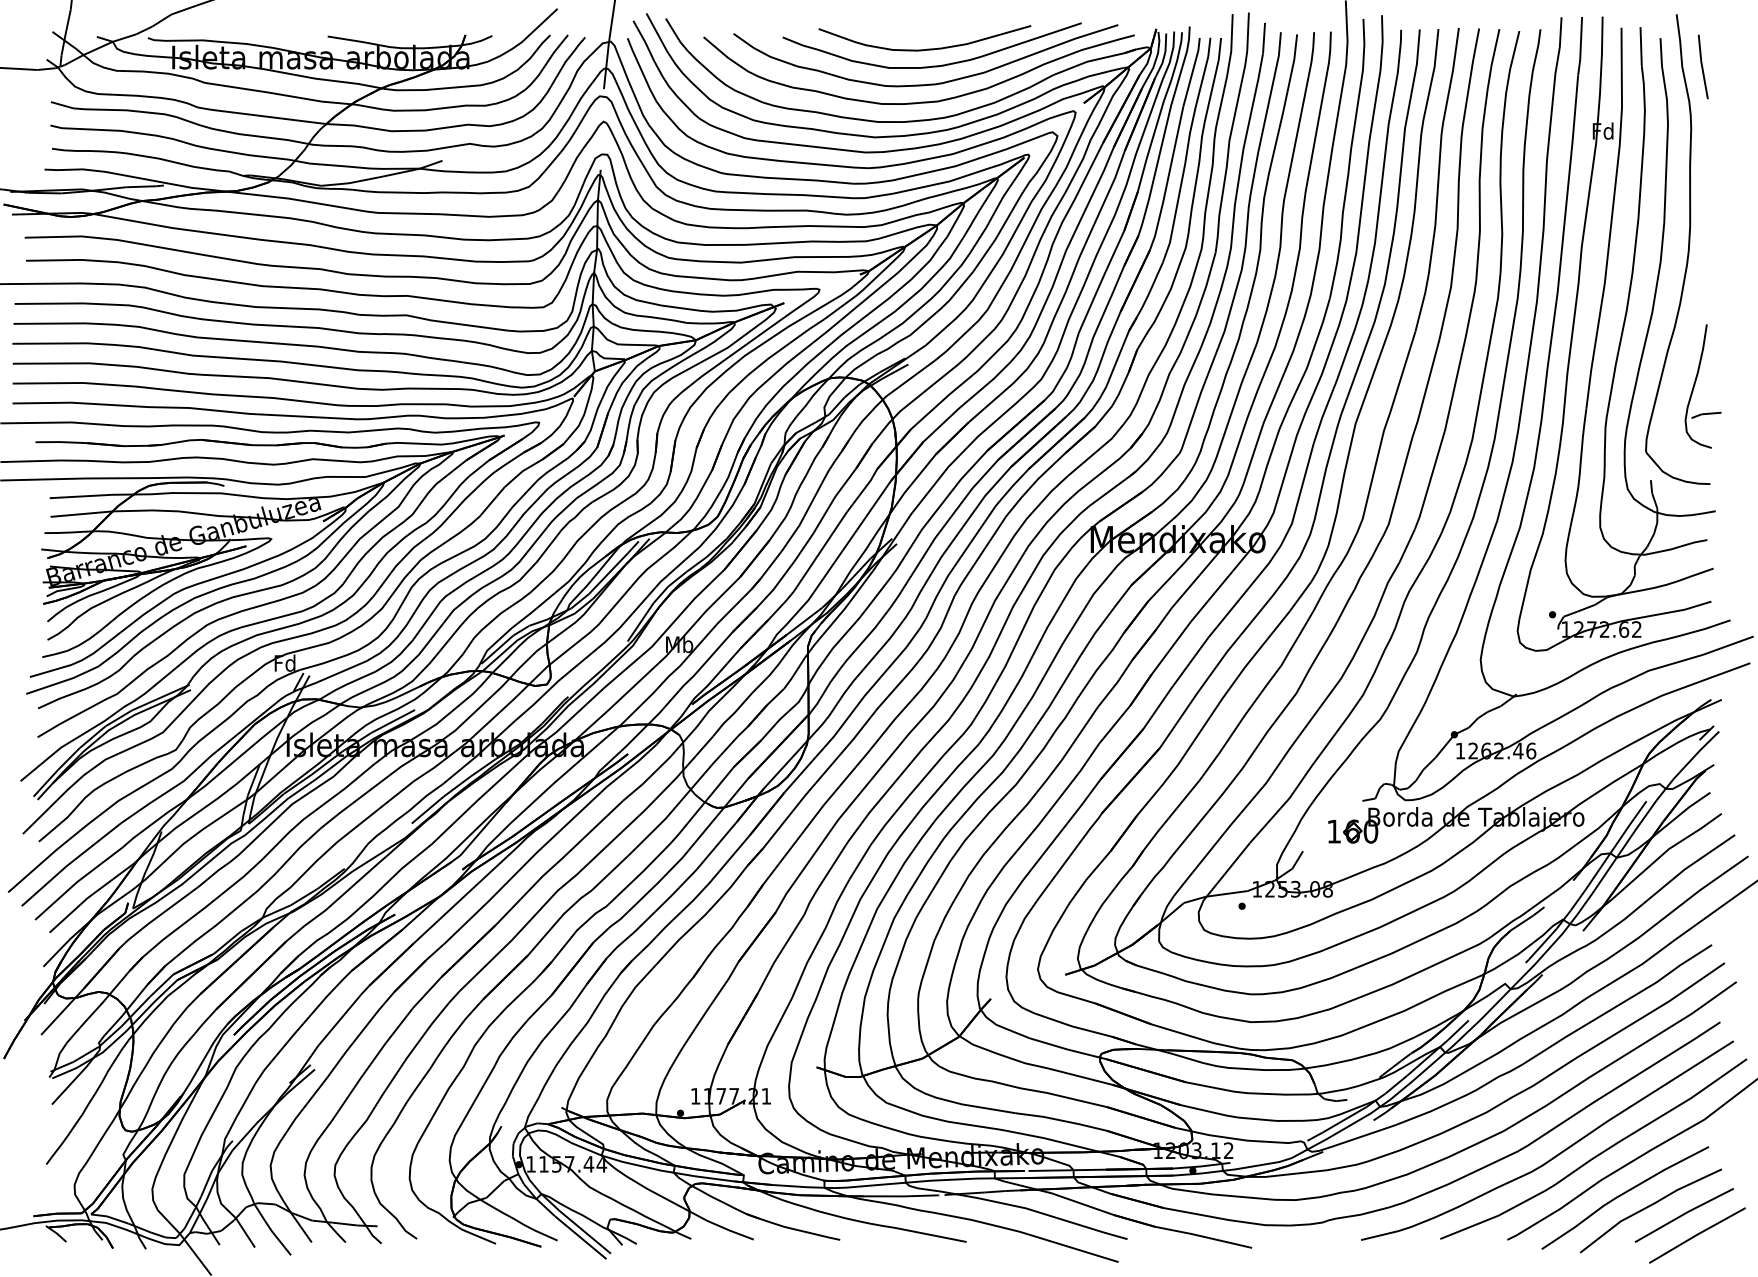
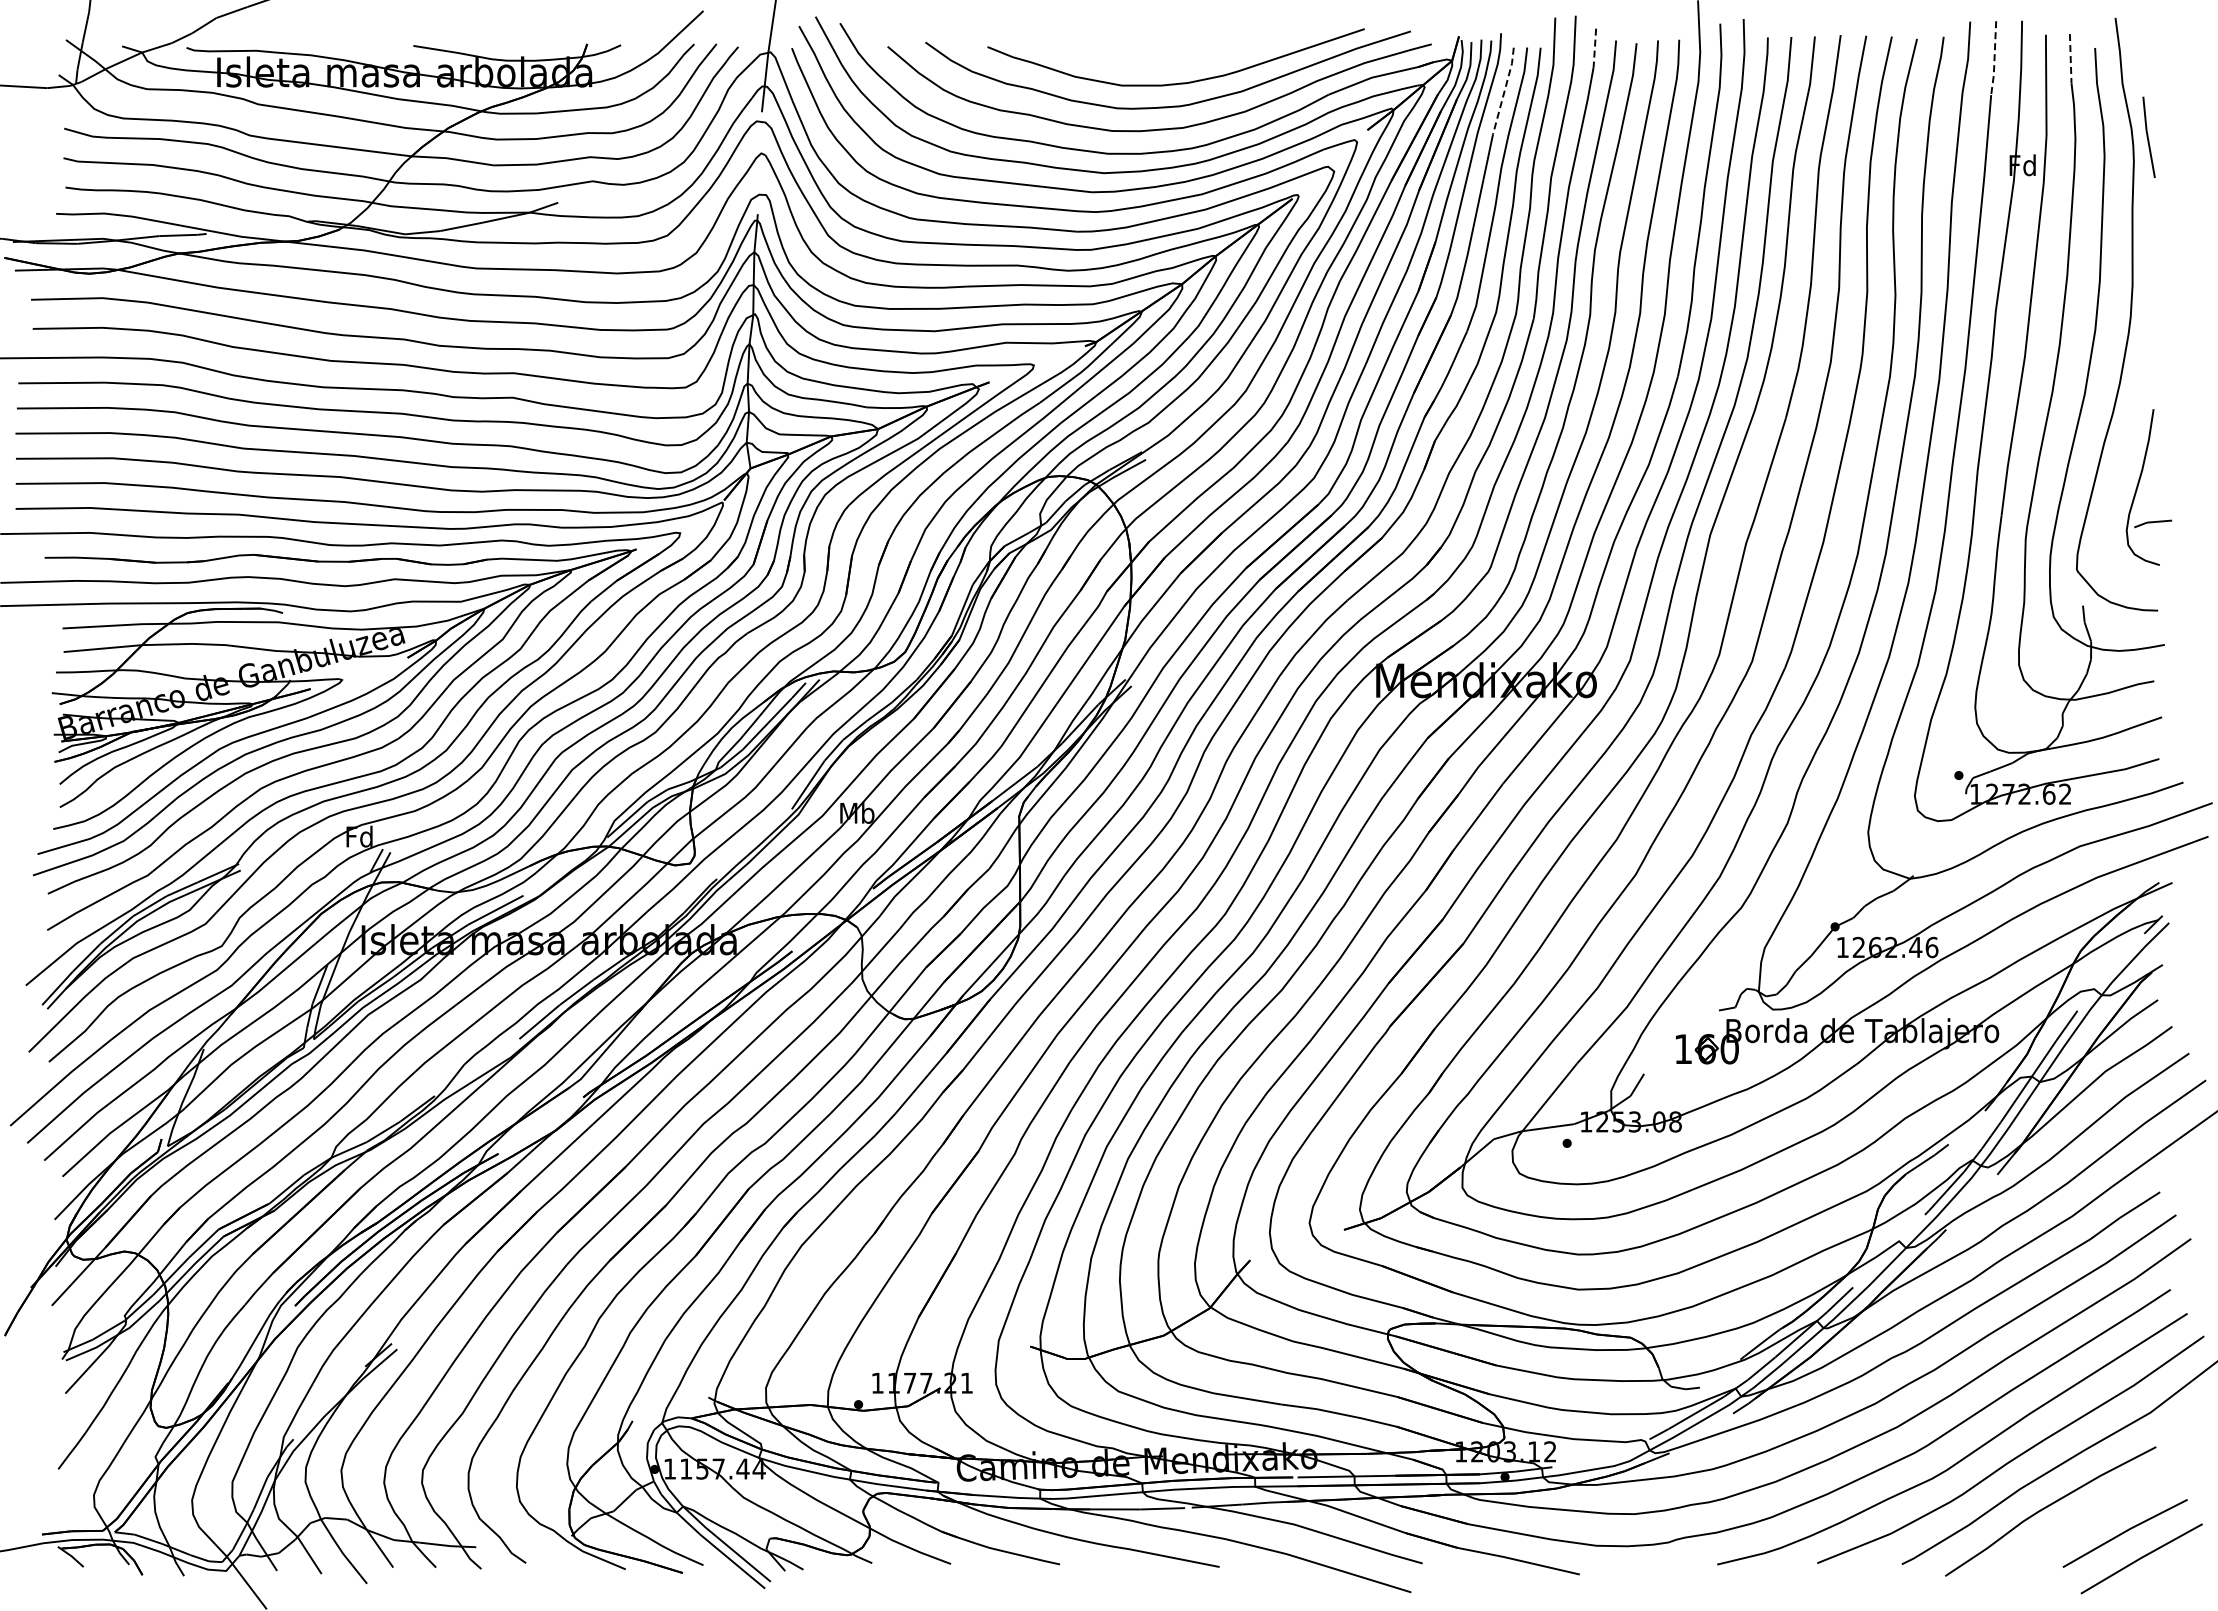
line: (1263, 38) -> (1594, 48), solid -> dashed
line: (1580, 46) -> (1994, 58), solid -> dashed
line: (1640, 46) -> (2070, 58), solid -> dashed
curve: (926, 48) -> (1168, 61), removed
line: (1702, 66) -> (2148, 136), moved
line: (1192, 71) -> (1504, 90), solid -> dashed
line: (1648, 1207) -> (2080, 1523), removed

